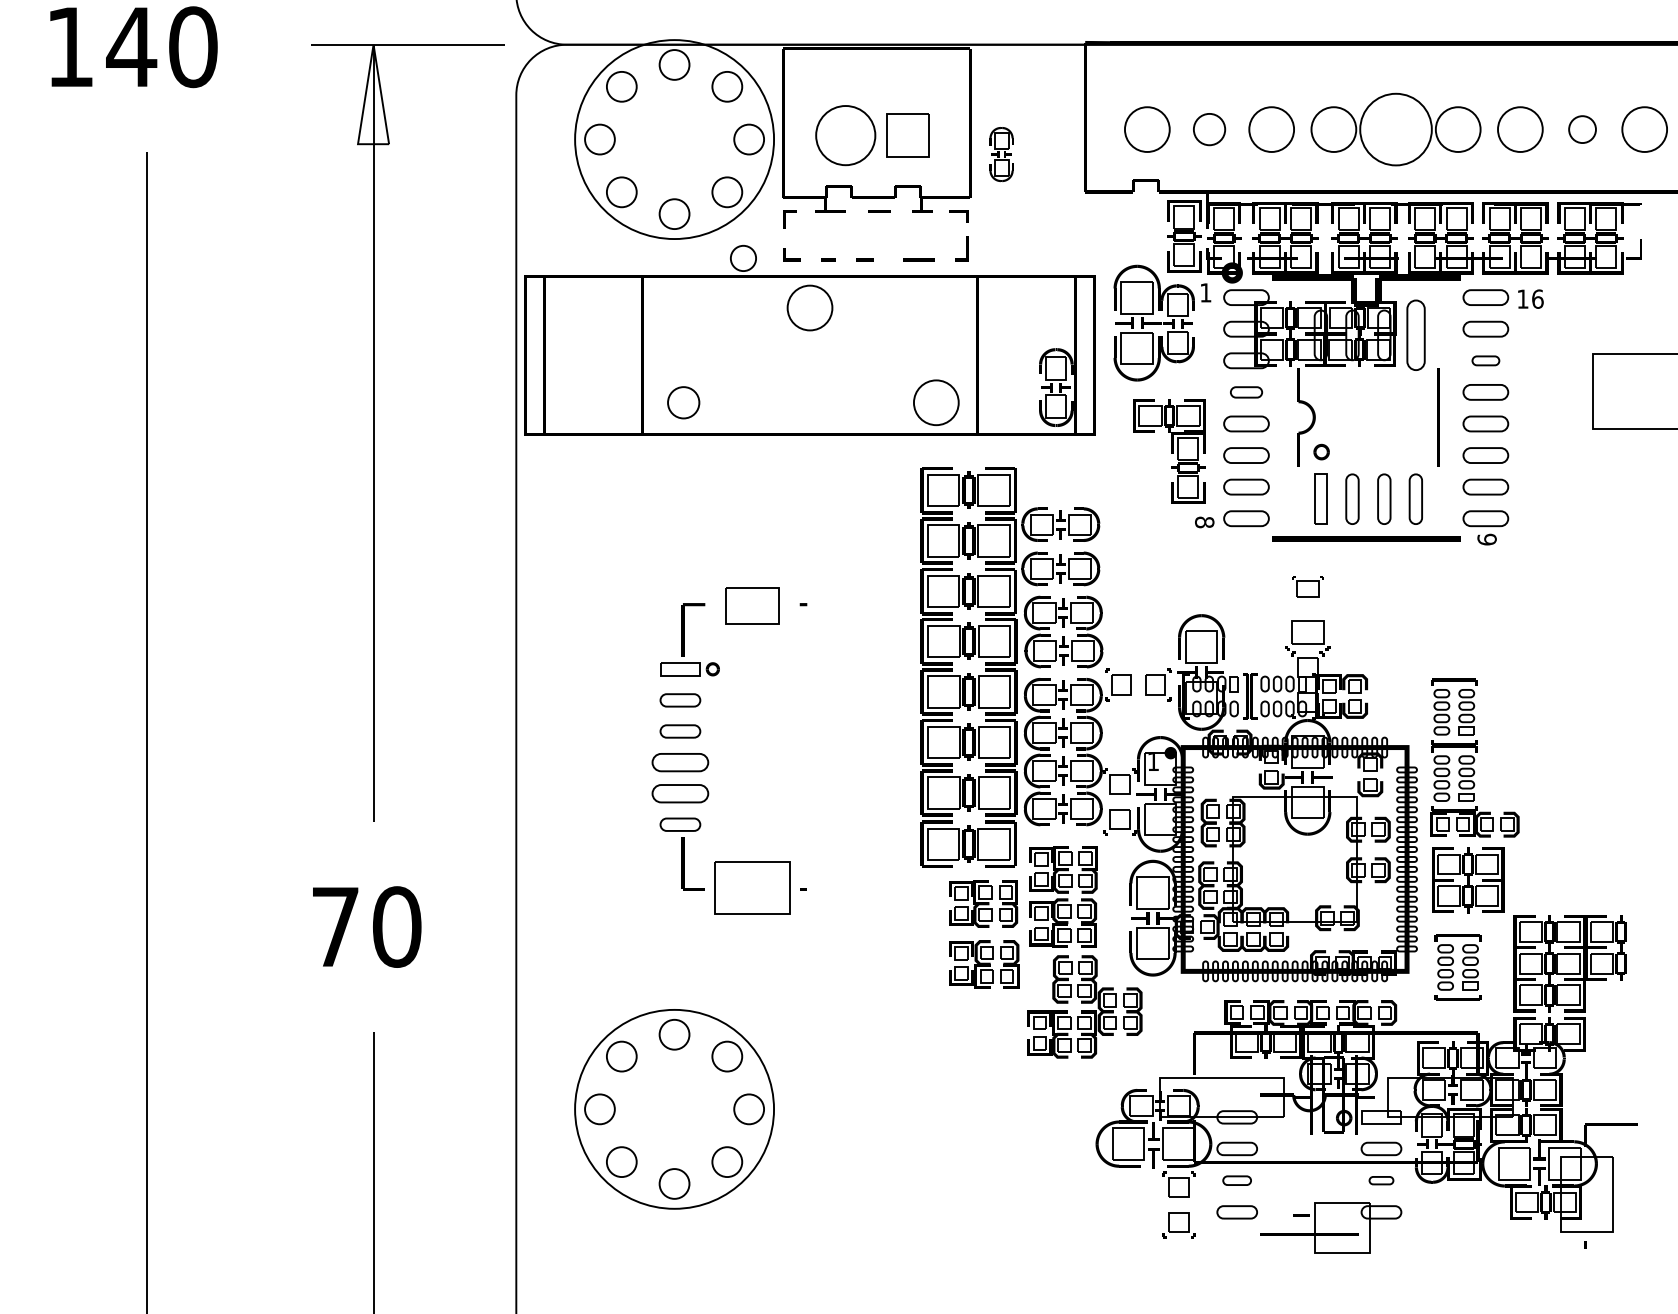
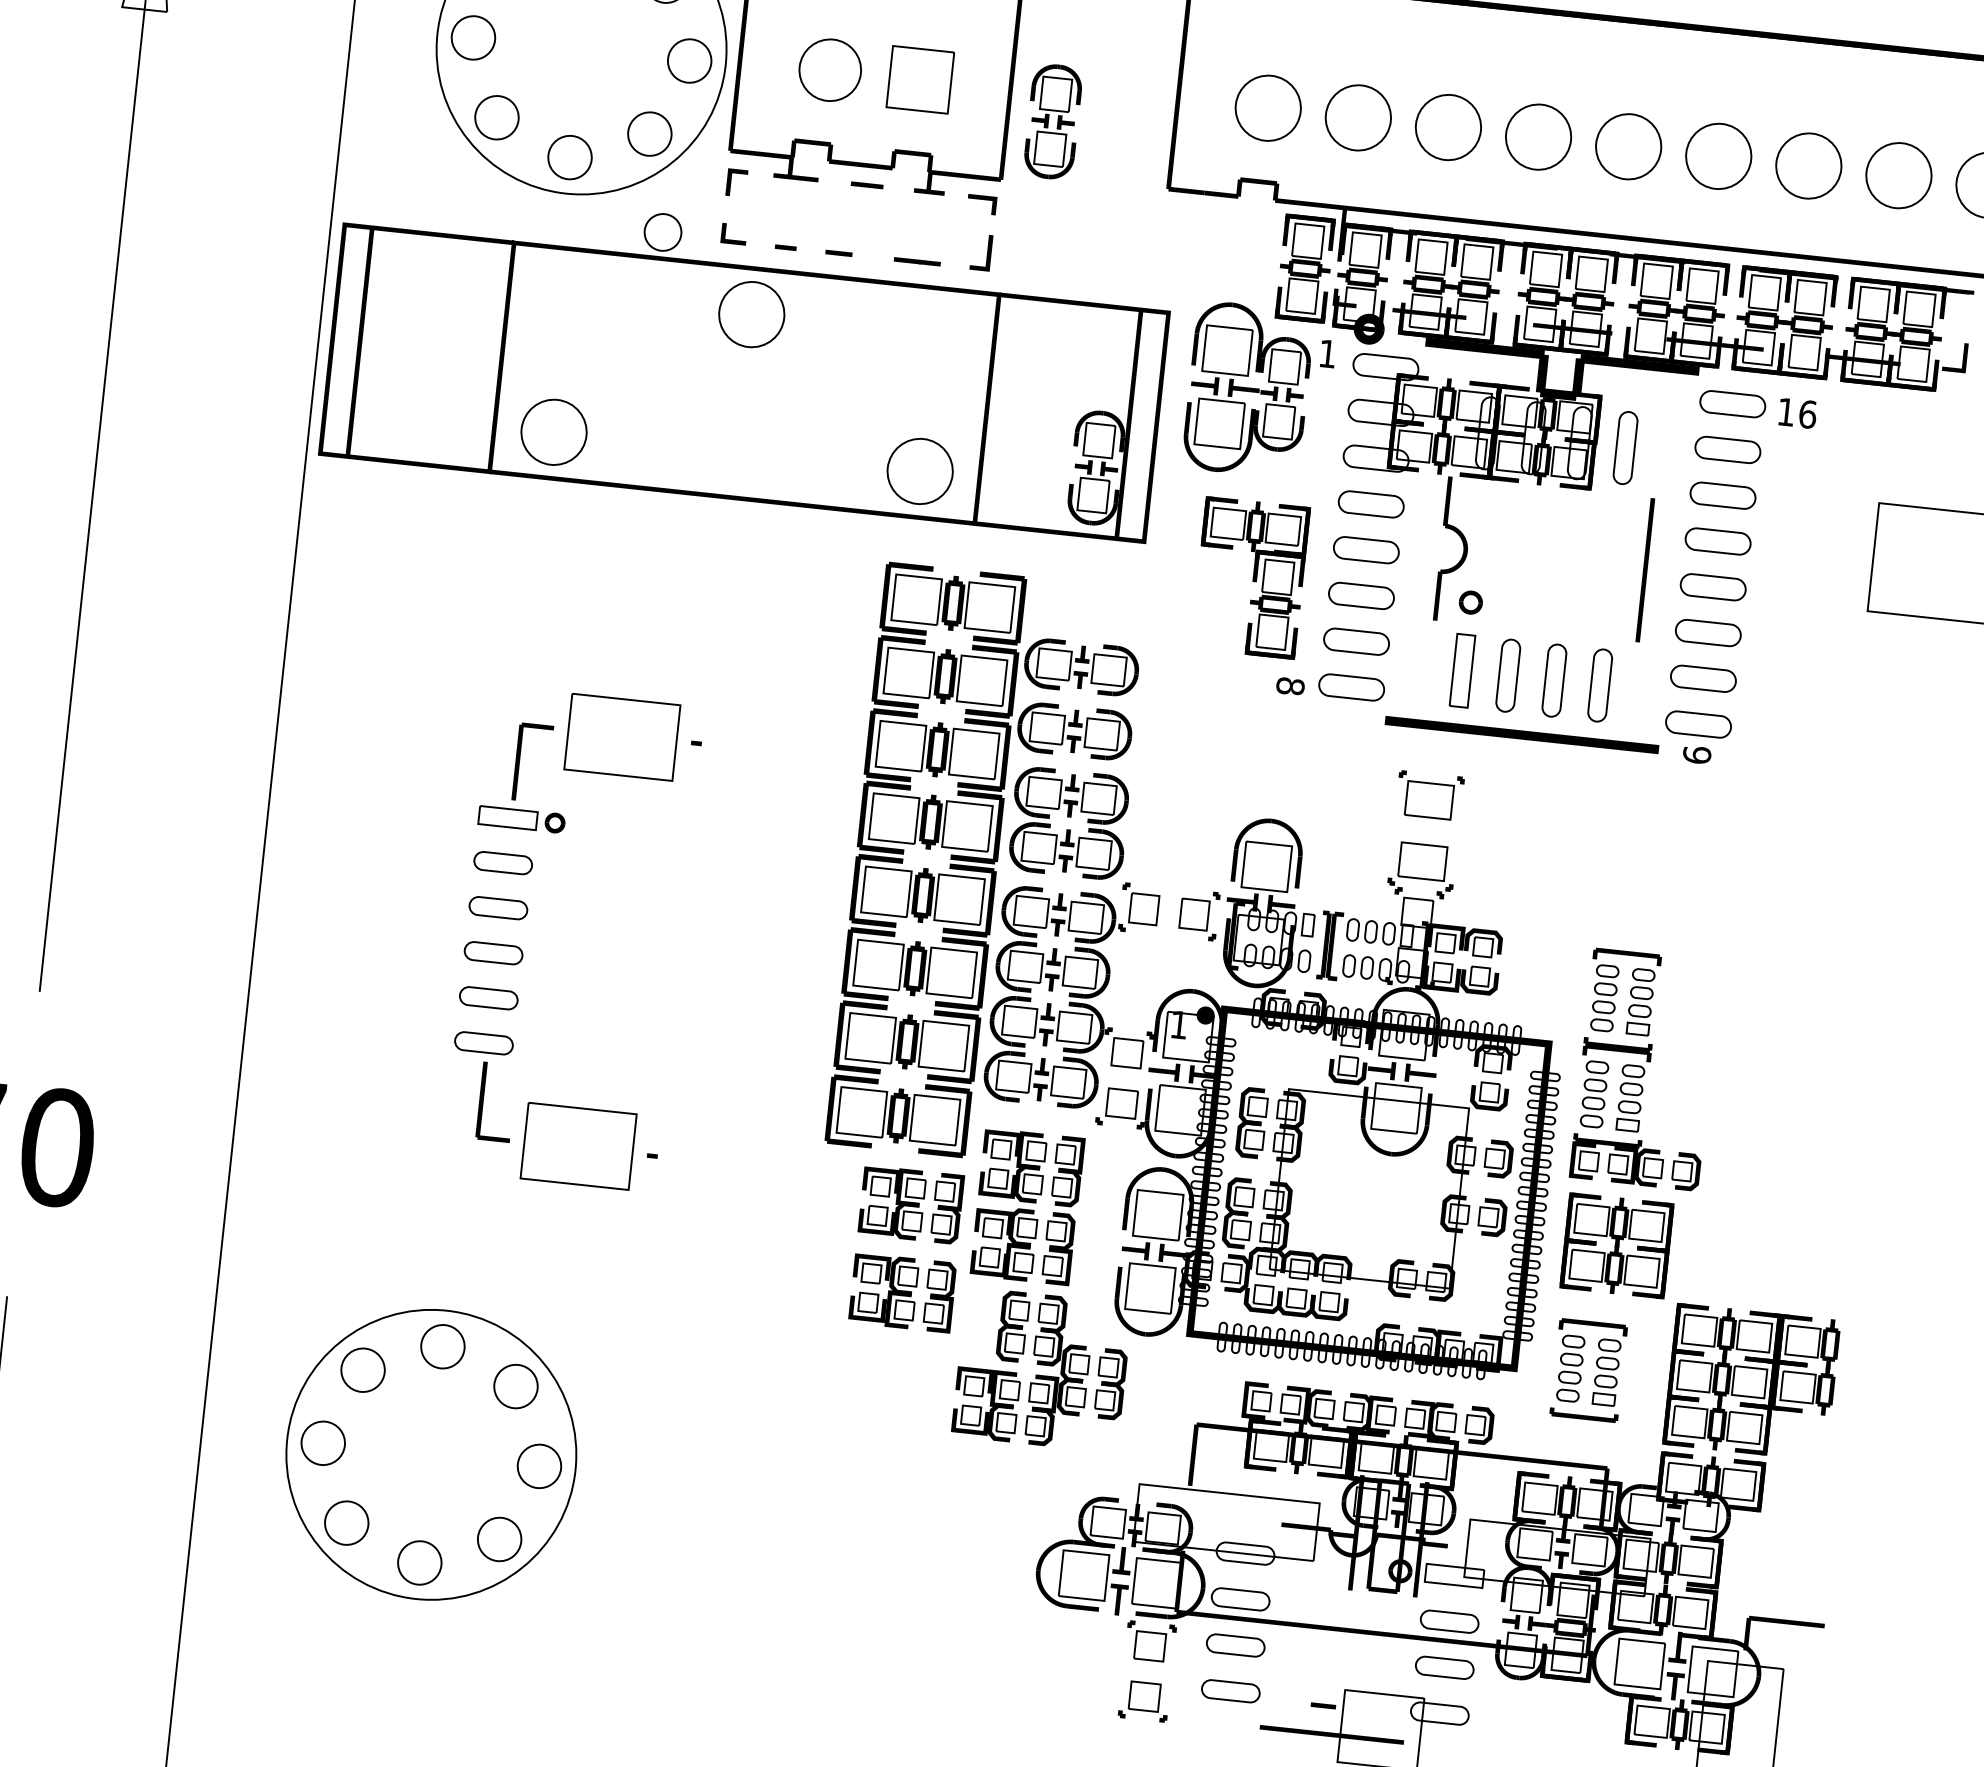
circle: (1209, 129) -> (1358, 117), size x1.43
circle: (1395, 129) -> (1627, 146), size x0.62
circle: (1582, 129) -> (1898, 175), size x1.67
circle: (845, 135) -> (829, 70), size x0.71
part: (1001, 154) -> (1053, 121), size x1.43
part: (1415, 335) -> (1624, 448), size x0.71
part: (1485, 360) -> (1722, 495), size x1.67
part: (1246, 392) -> (1371, 504), size x1.43
circle: (683, 402) -> (553, 431), size x1.43
part: (1307, 586) -> (1429, 795), size x1.43
part: (752, 605) -> (622, 736), size x1.43
part: (680, 762) -> (493, 953), size x0.71
part: (680, 793) -> (488, 998), size x0.71
part: (1236, 1180) -> (1234, 1644), size x1.43
part: (1381, 1180) -> (1444, 1667), size x1.67

